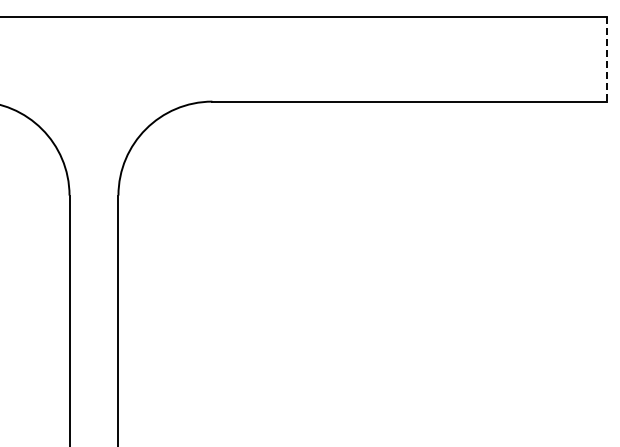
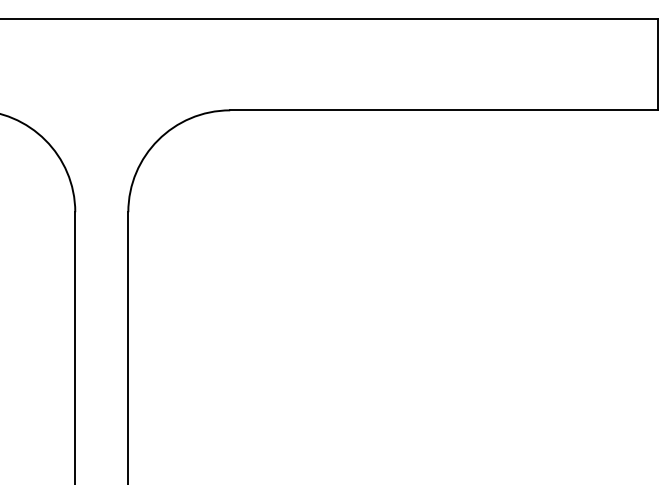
line: (606, 60) -> (657, 65), dashed -> solid

